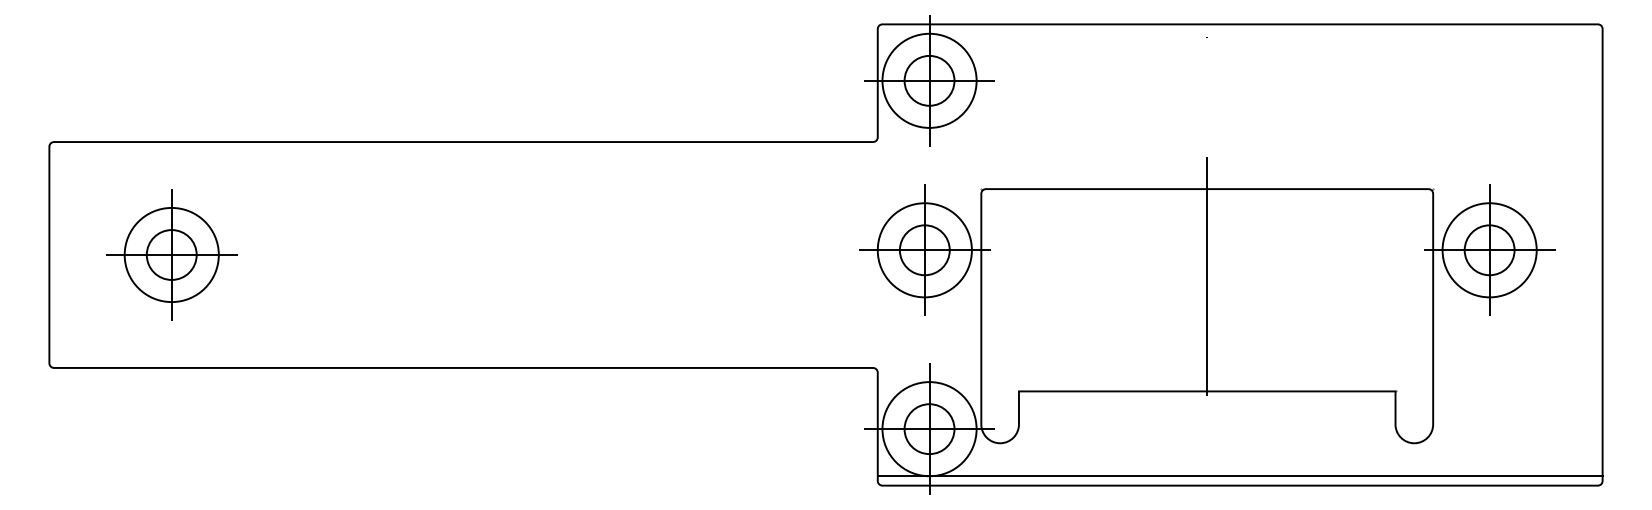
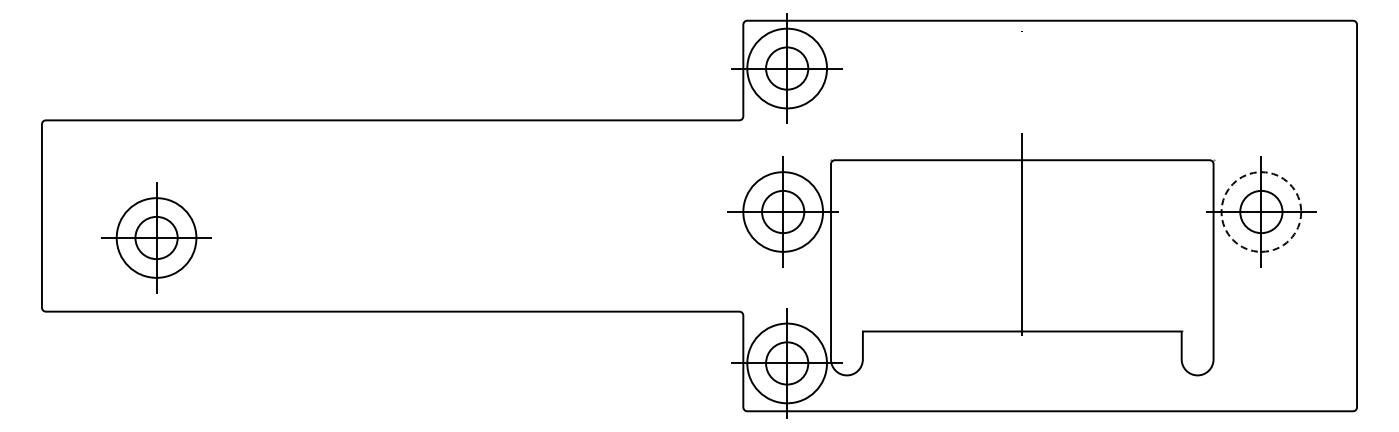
circle: (1489, 249) -> (1261, 211), solid -> dashed
part: (171, 254) -> (156, 237), moved
line: (1240, 476) -> (1050, 403), removed

